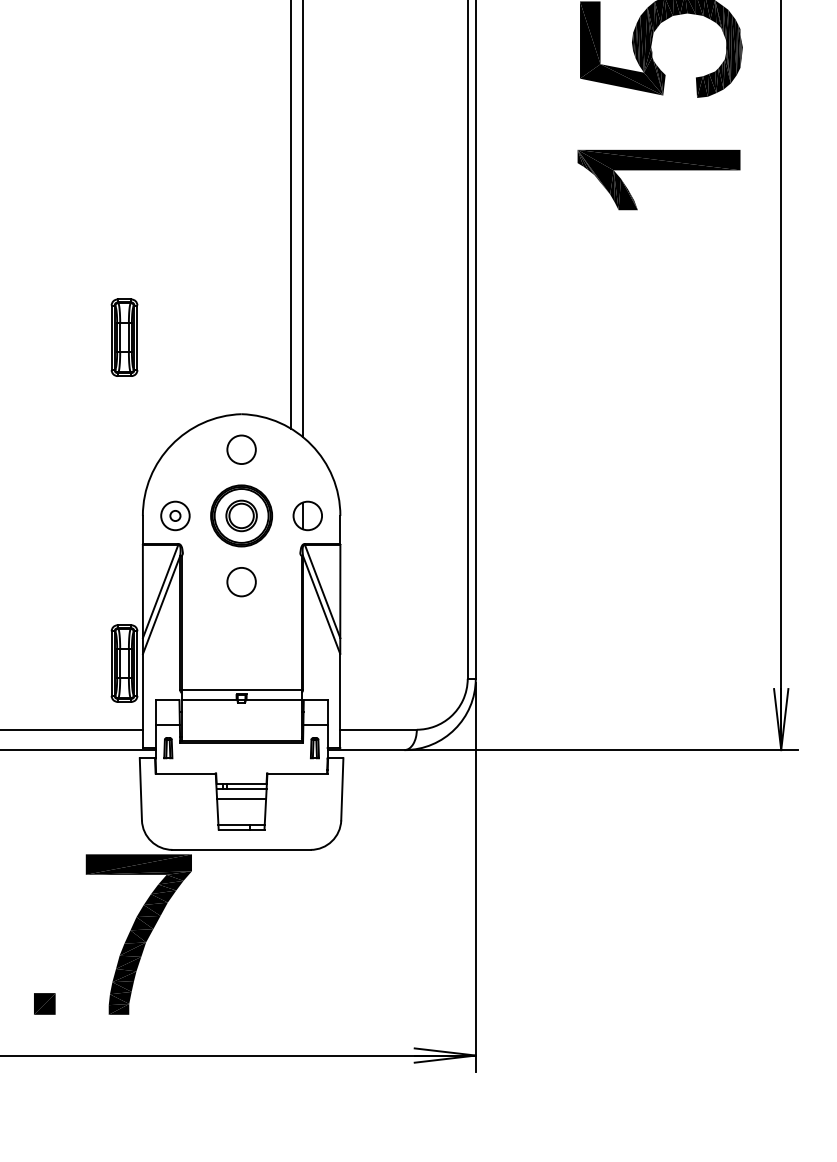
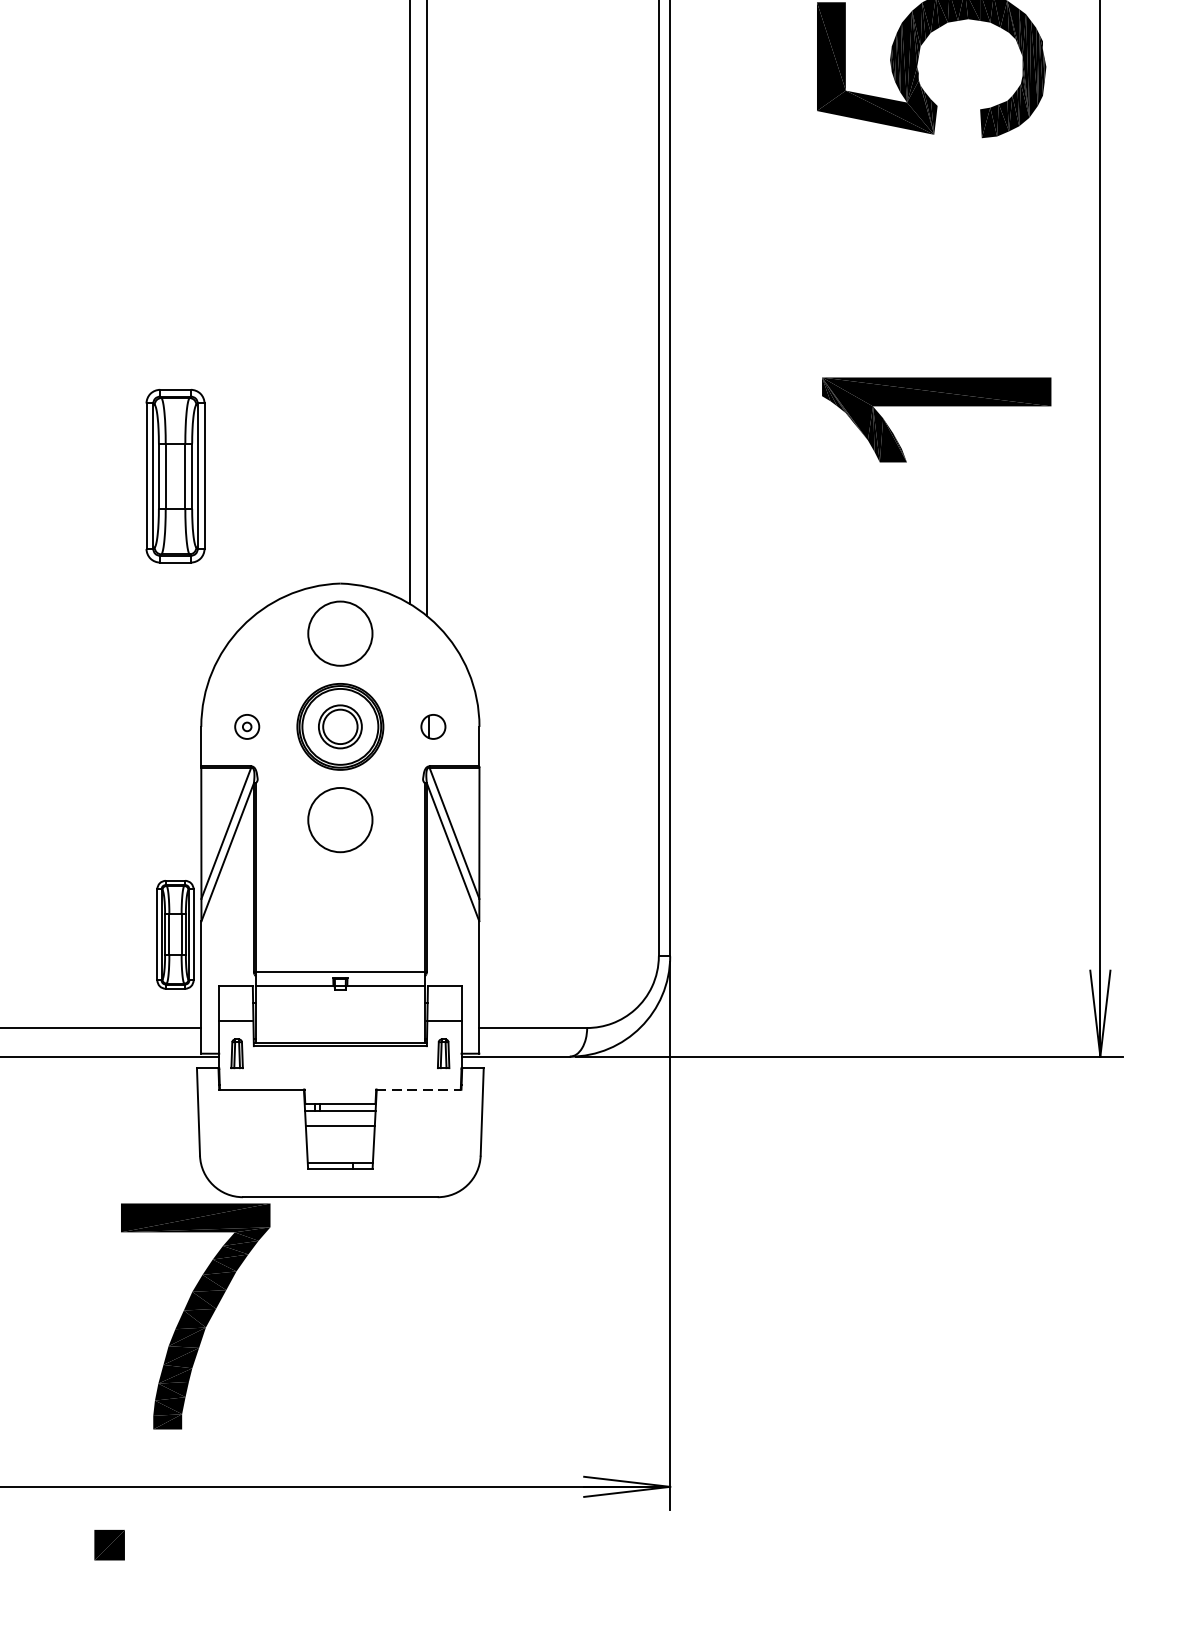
part: (658, 170) -> (935, 406), moved
part: (124, 337) -> (175, 475), size x1.6
circle: (241, 449) -> (340, 633), size x1.6
part: (175, 515) -> (247, 726), size x0.6
part: (307, 515) -> (433, 726), size x0.6
circle: (241, 581) -> (340, 819), size x1.6
line: (297, 773) -> (419, 1089), solid -> dashed
part: (44, 1003) -> (109, 1544), moved

